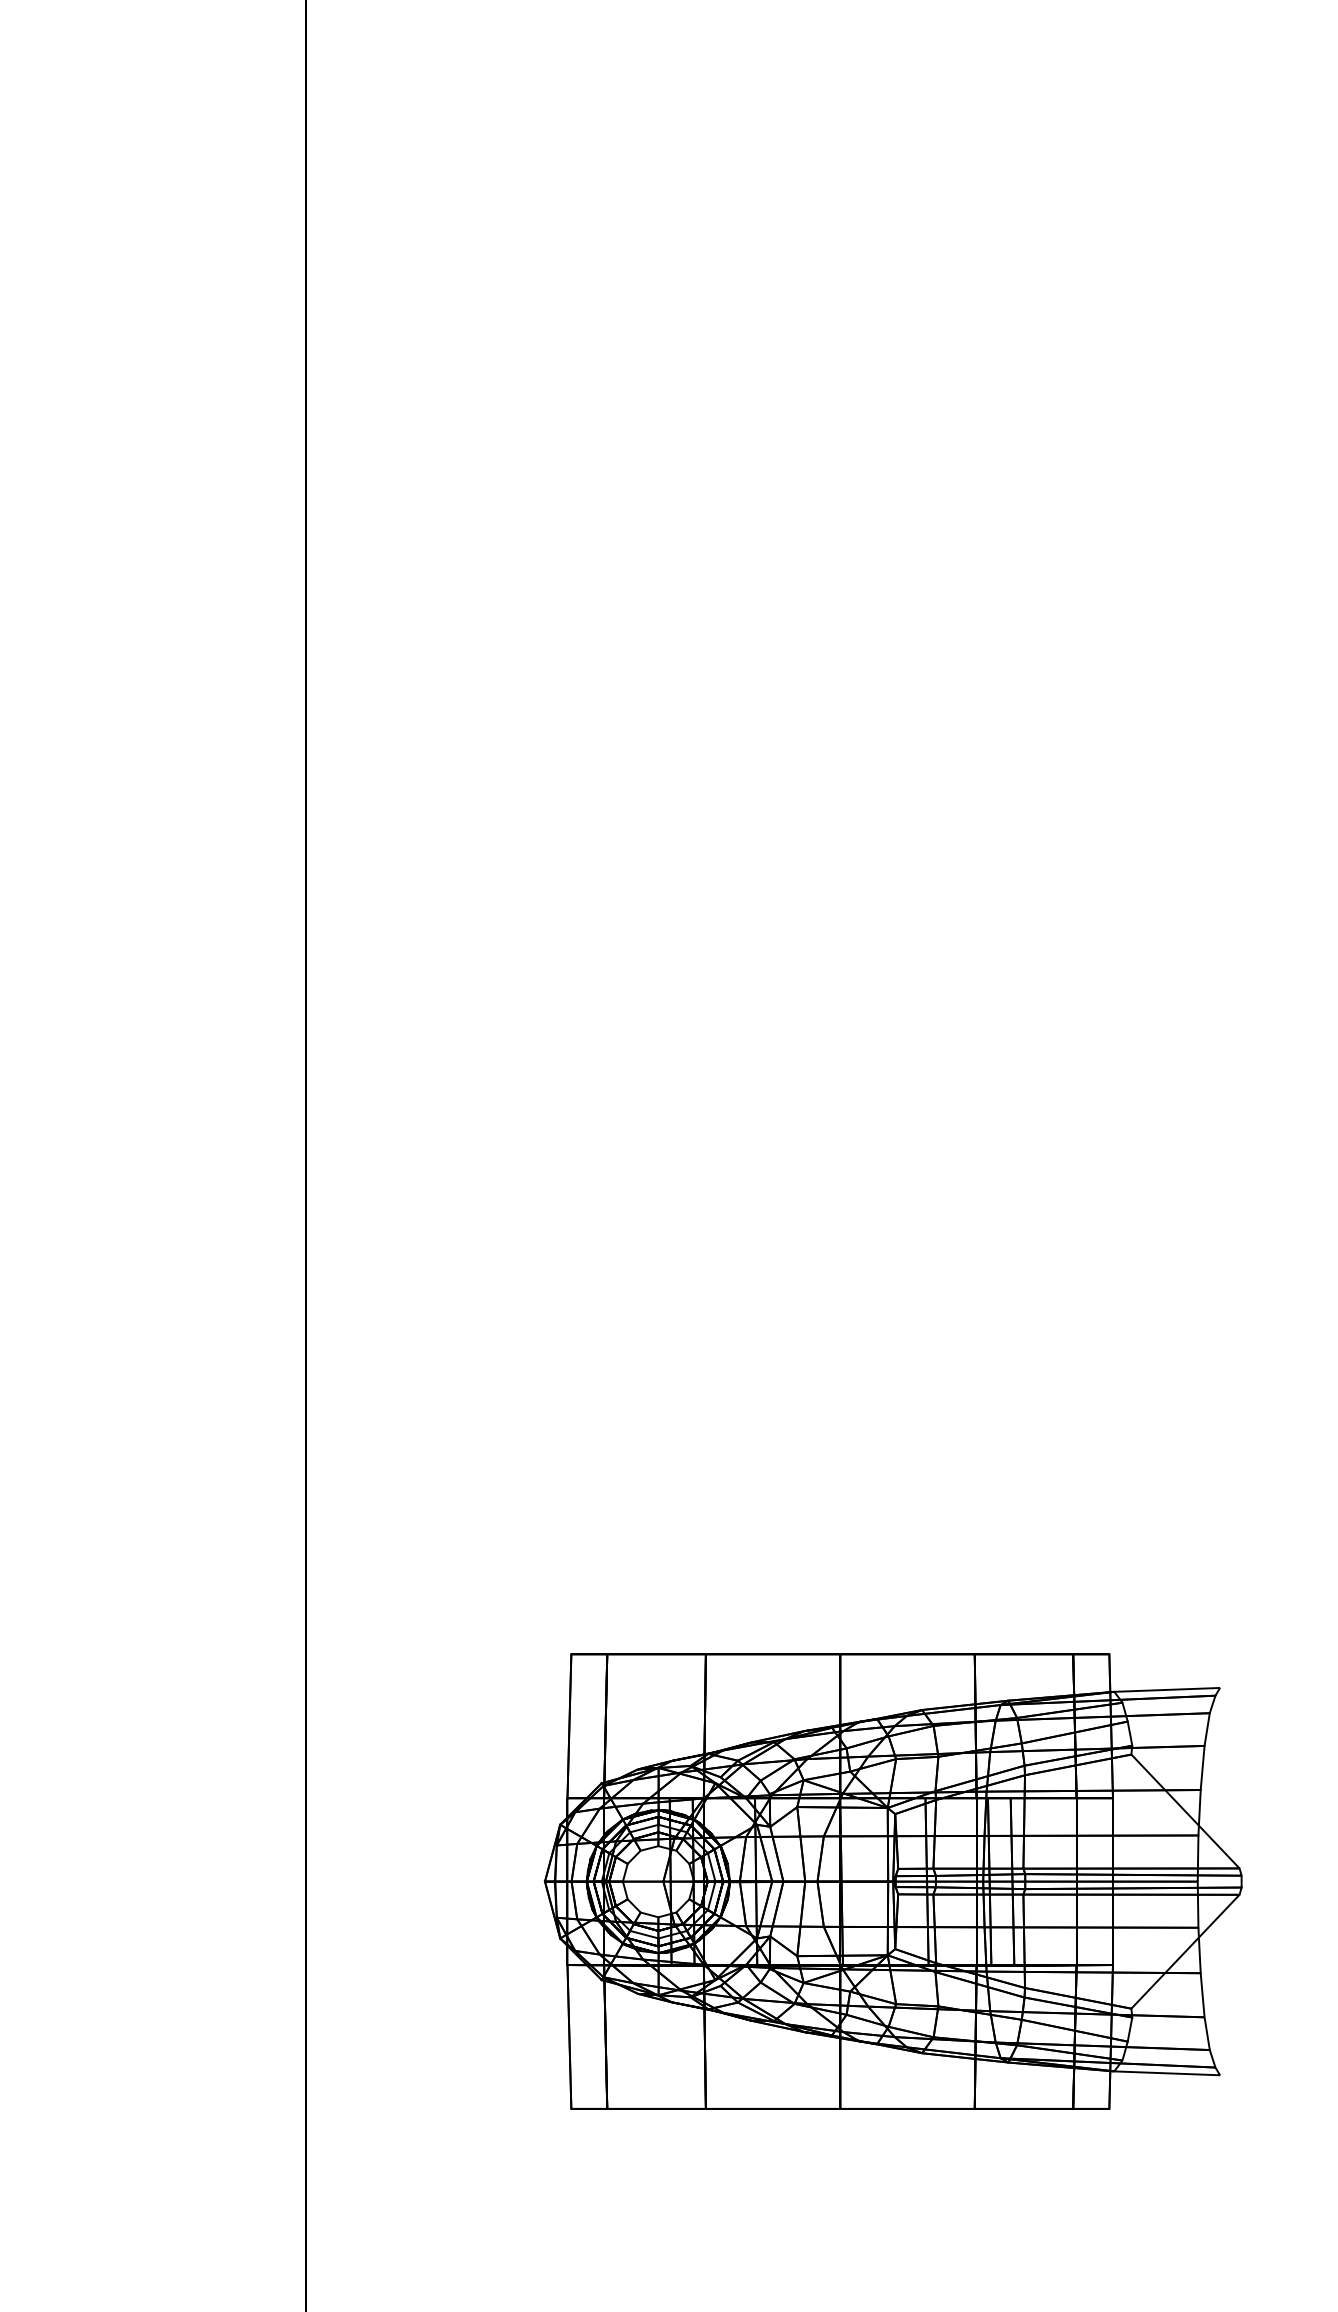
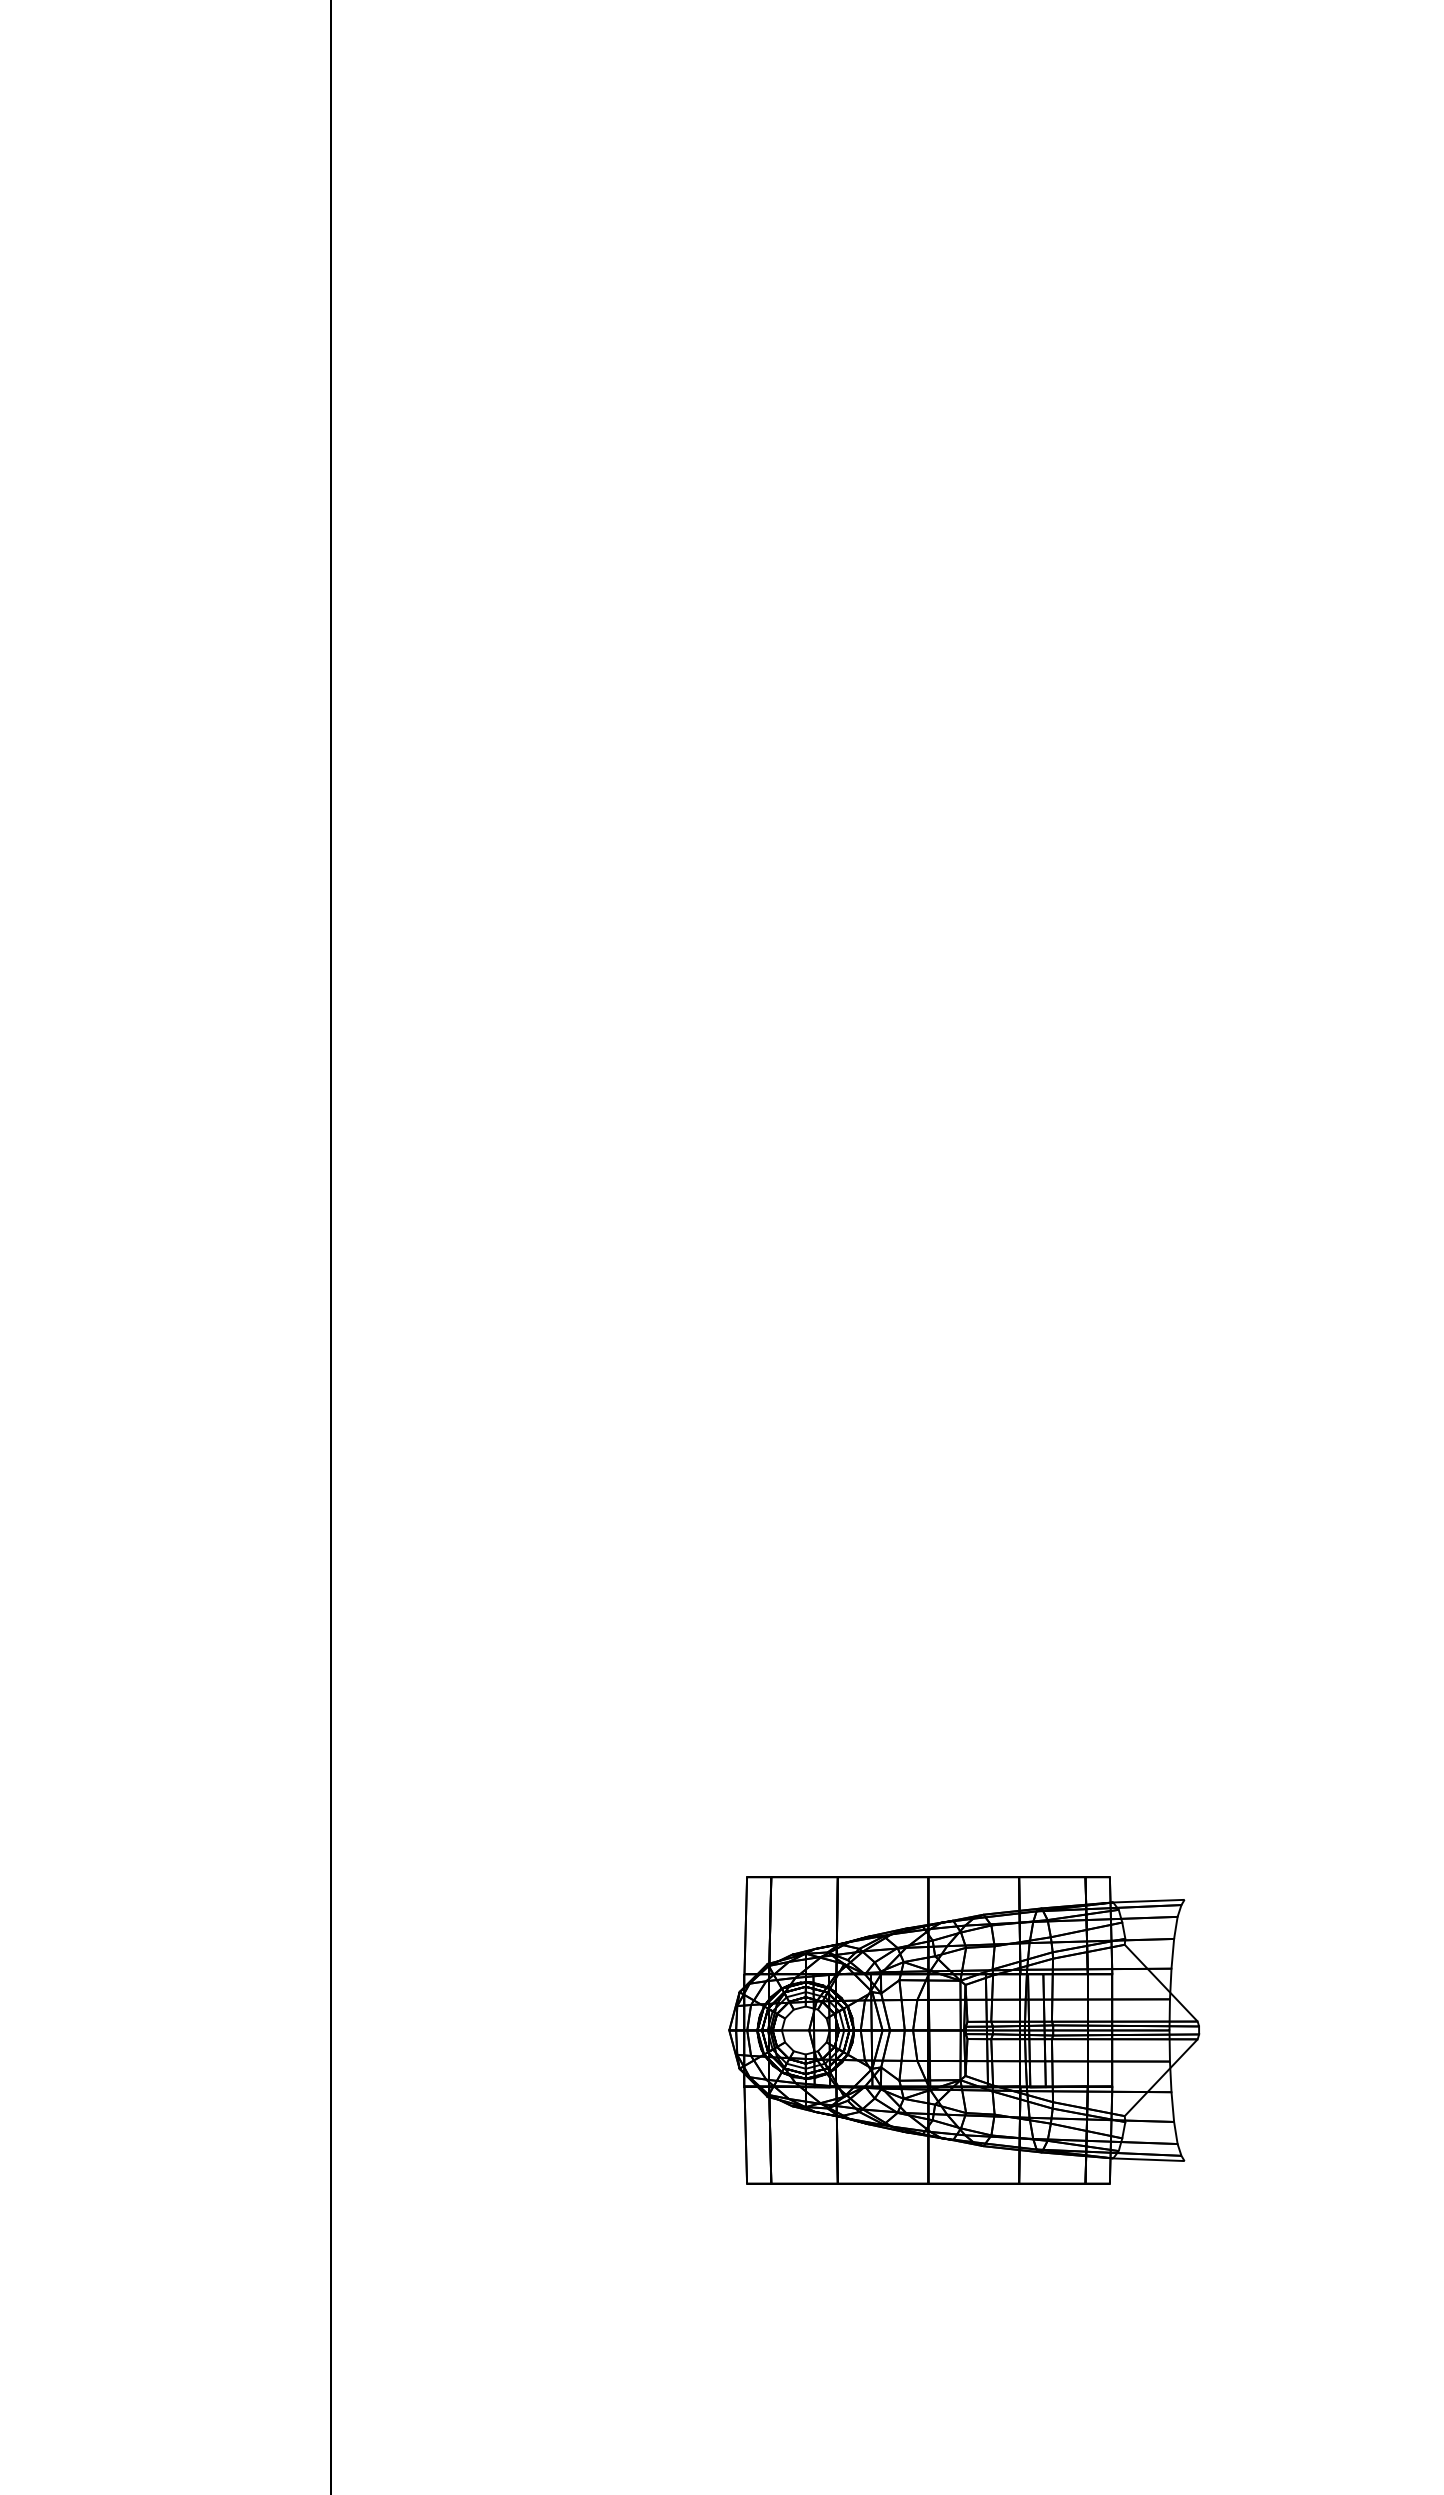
part: (893, 1881) -> (964, 2030), size x0.62

